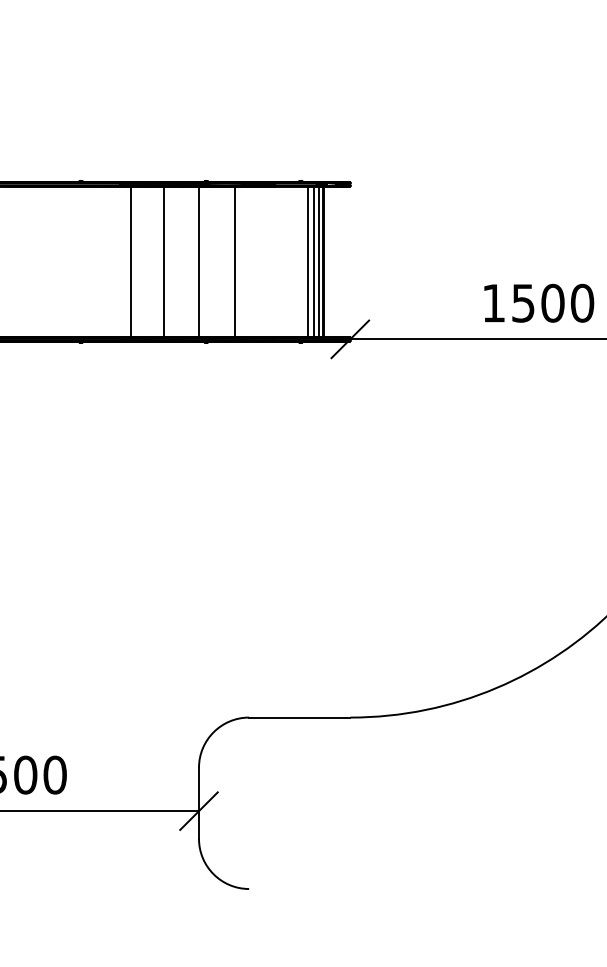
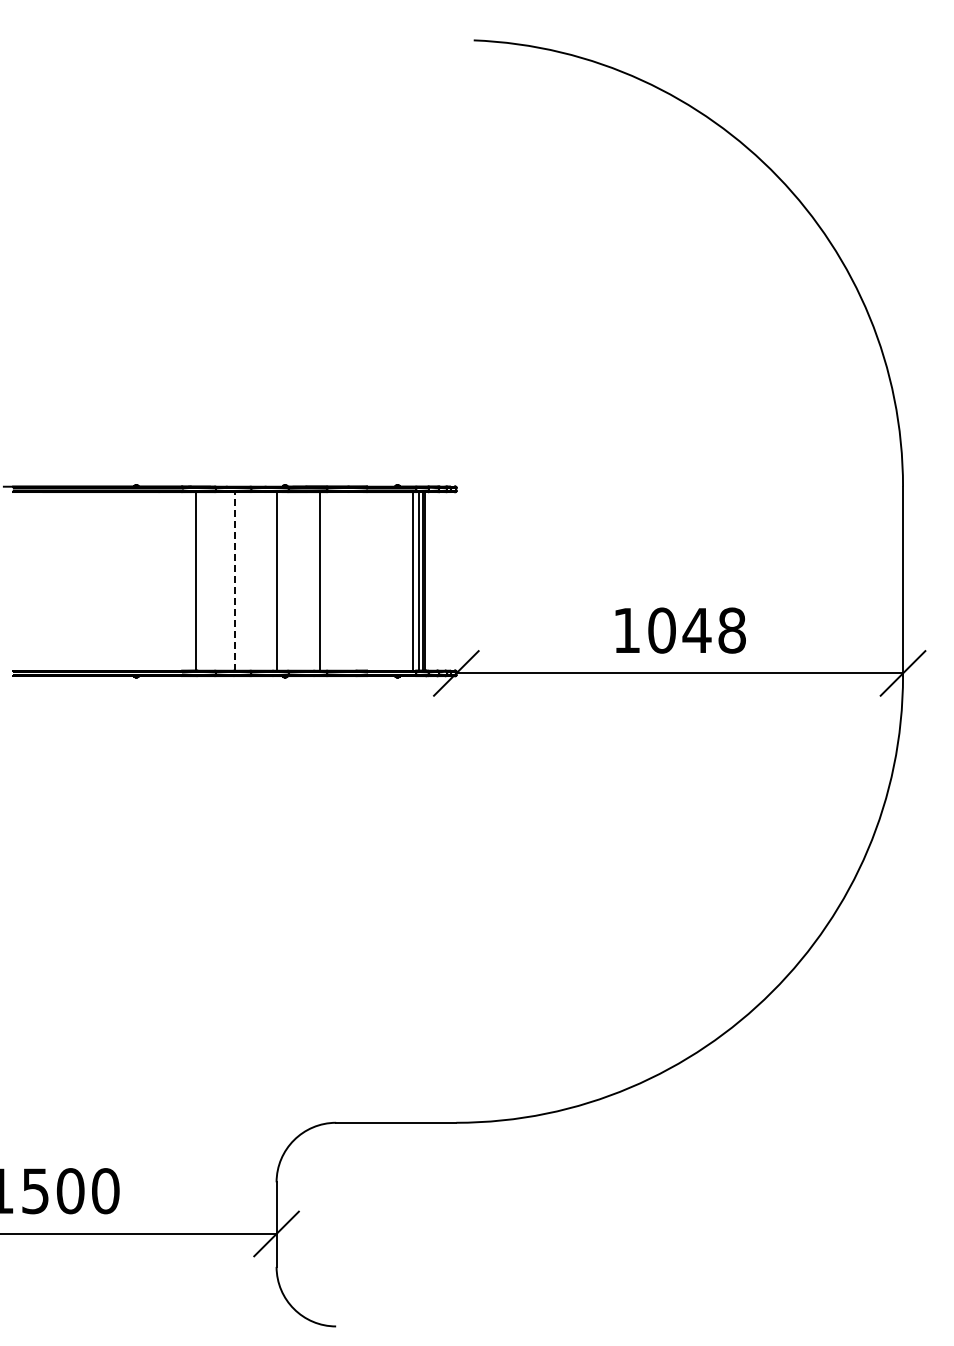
line: (164, 261) -> (235, 580), solid -> dashed
line: (308, 261) -> (406, 581), removed
text: (553, 303) -> (697, 630), 1500 -> 1048

